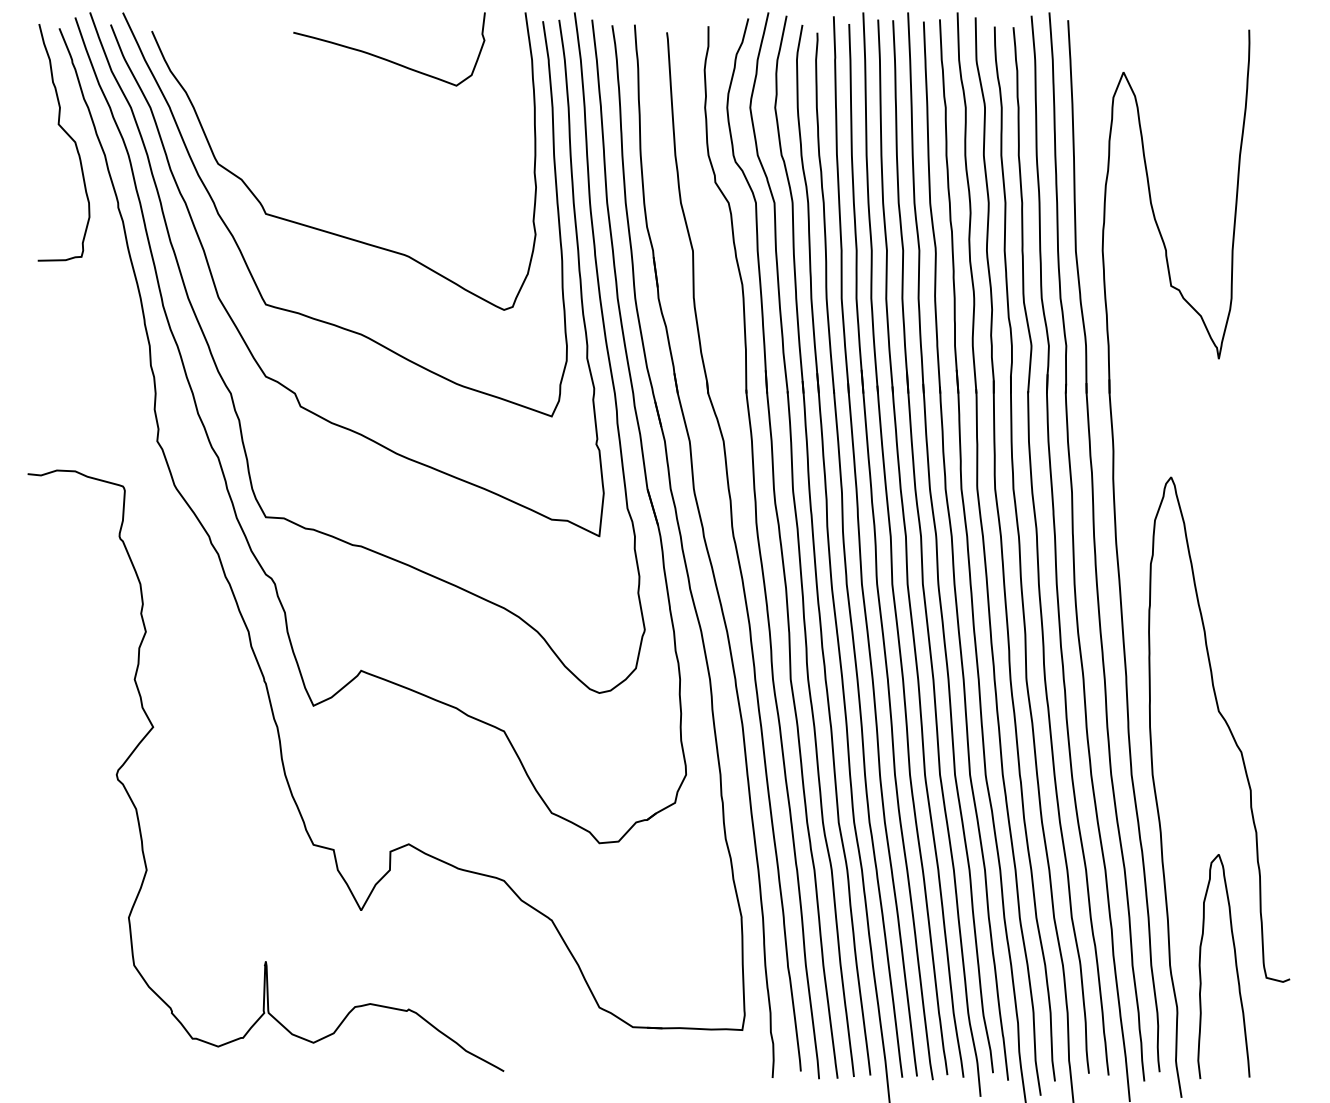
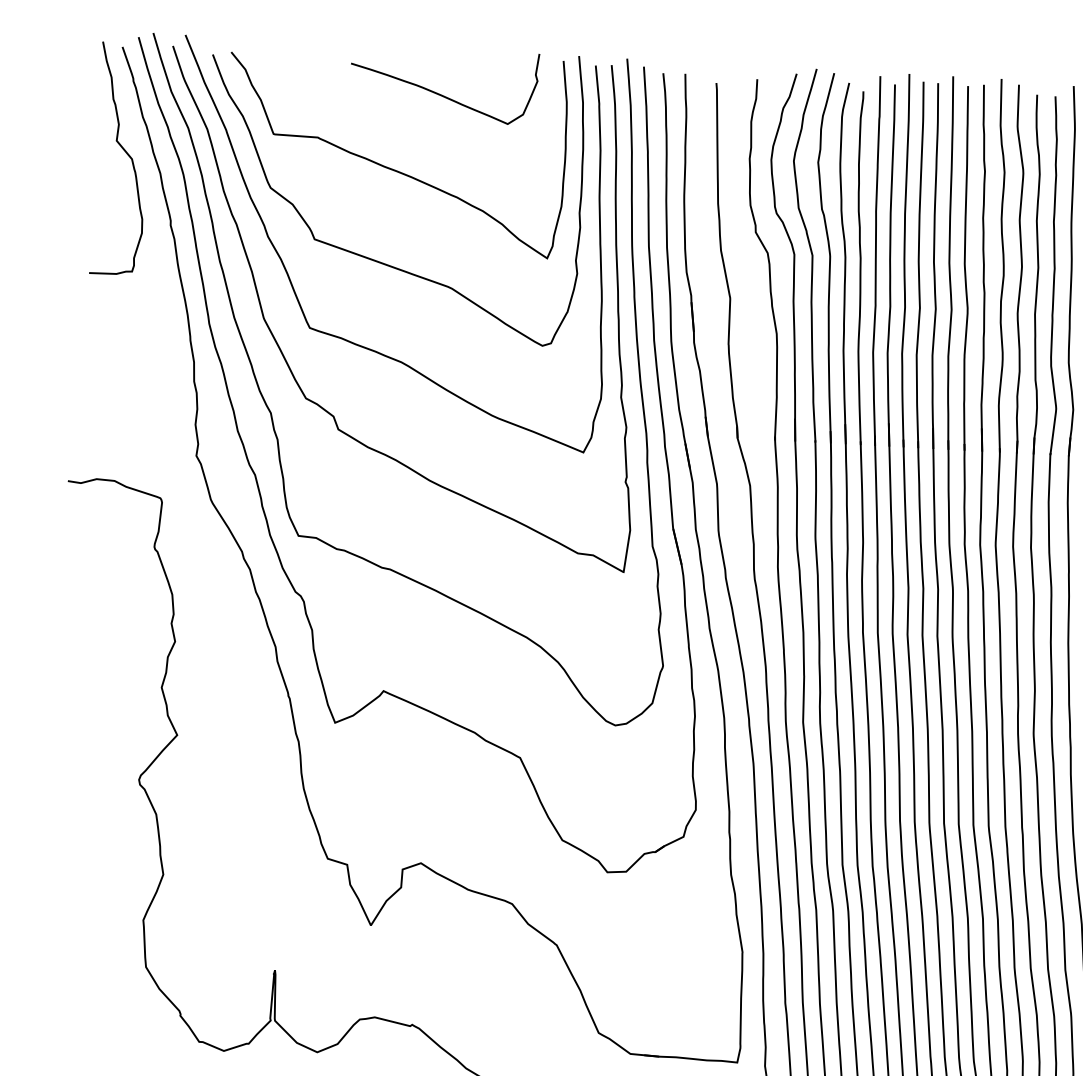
curve: (338, 136) -> (389, 167), added

